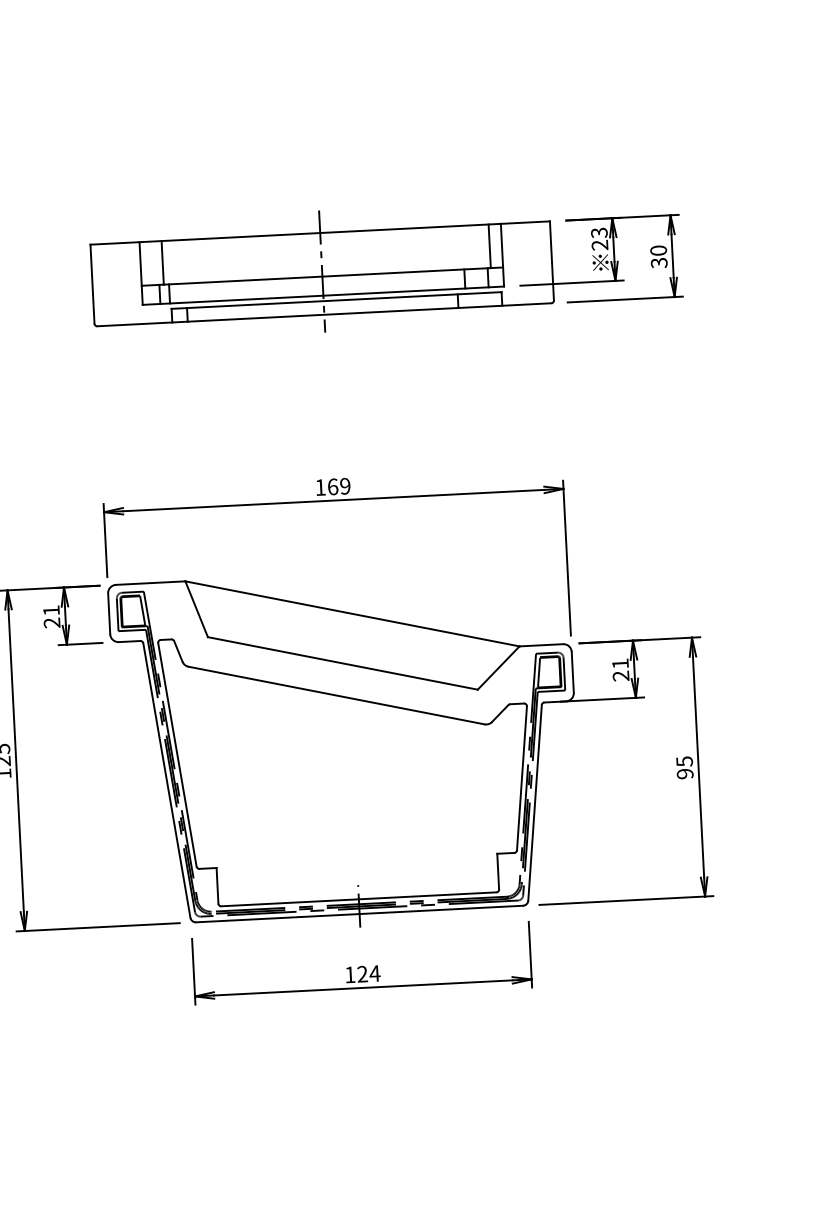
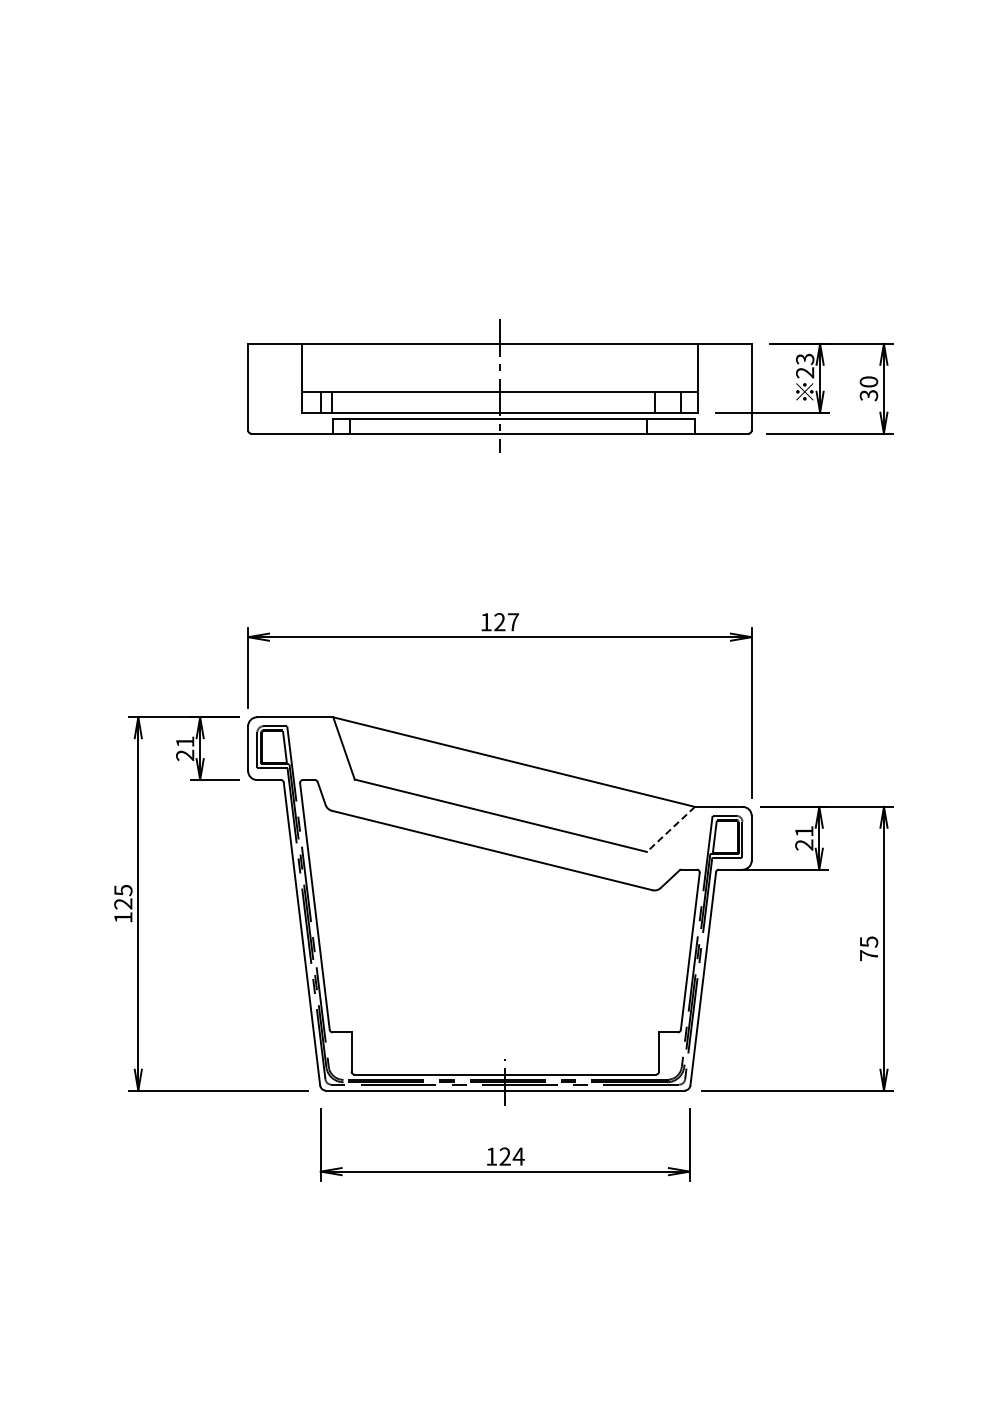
line: (489, 246) -> (684, 367), removed
line: (163, 262) -> (326, 367), removed
text: (339, 486) -> (506, 622), 169 -> 127
line: (498, 668) -> (670, 829), solid -> dashed
text: (684, 773) -> (868, 955), 95 -> 75

